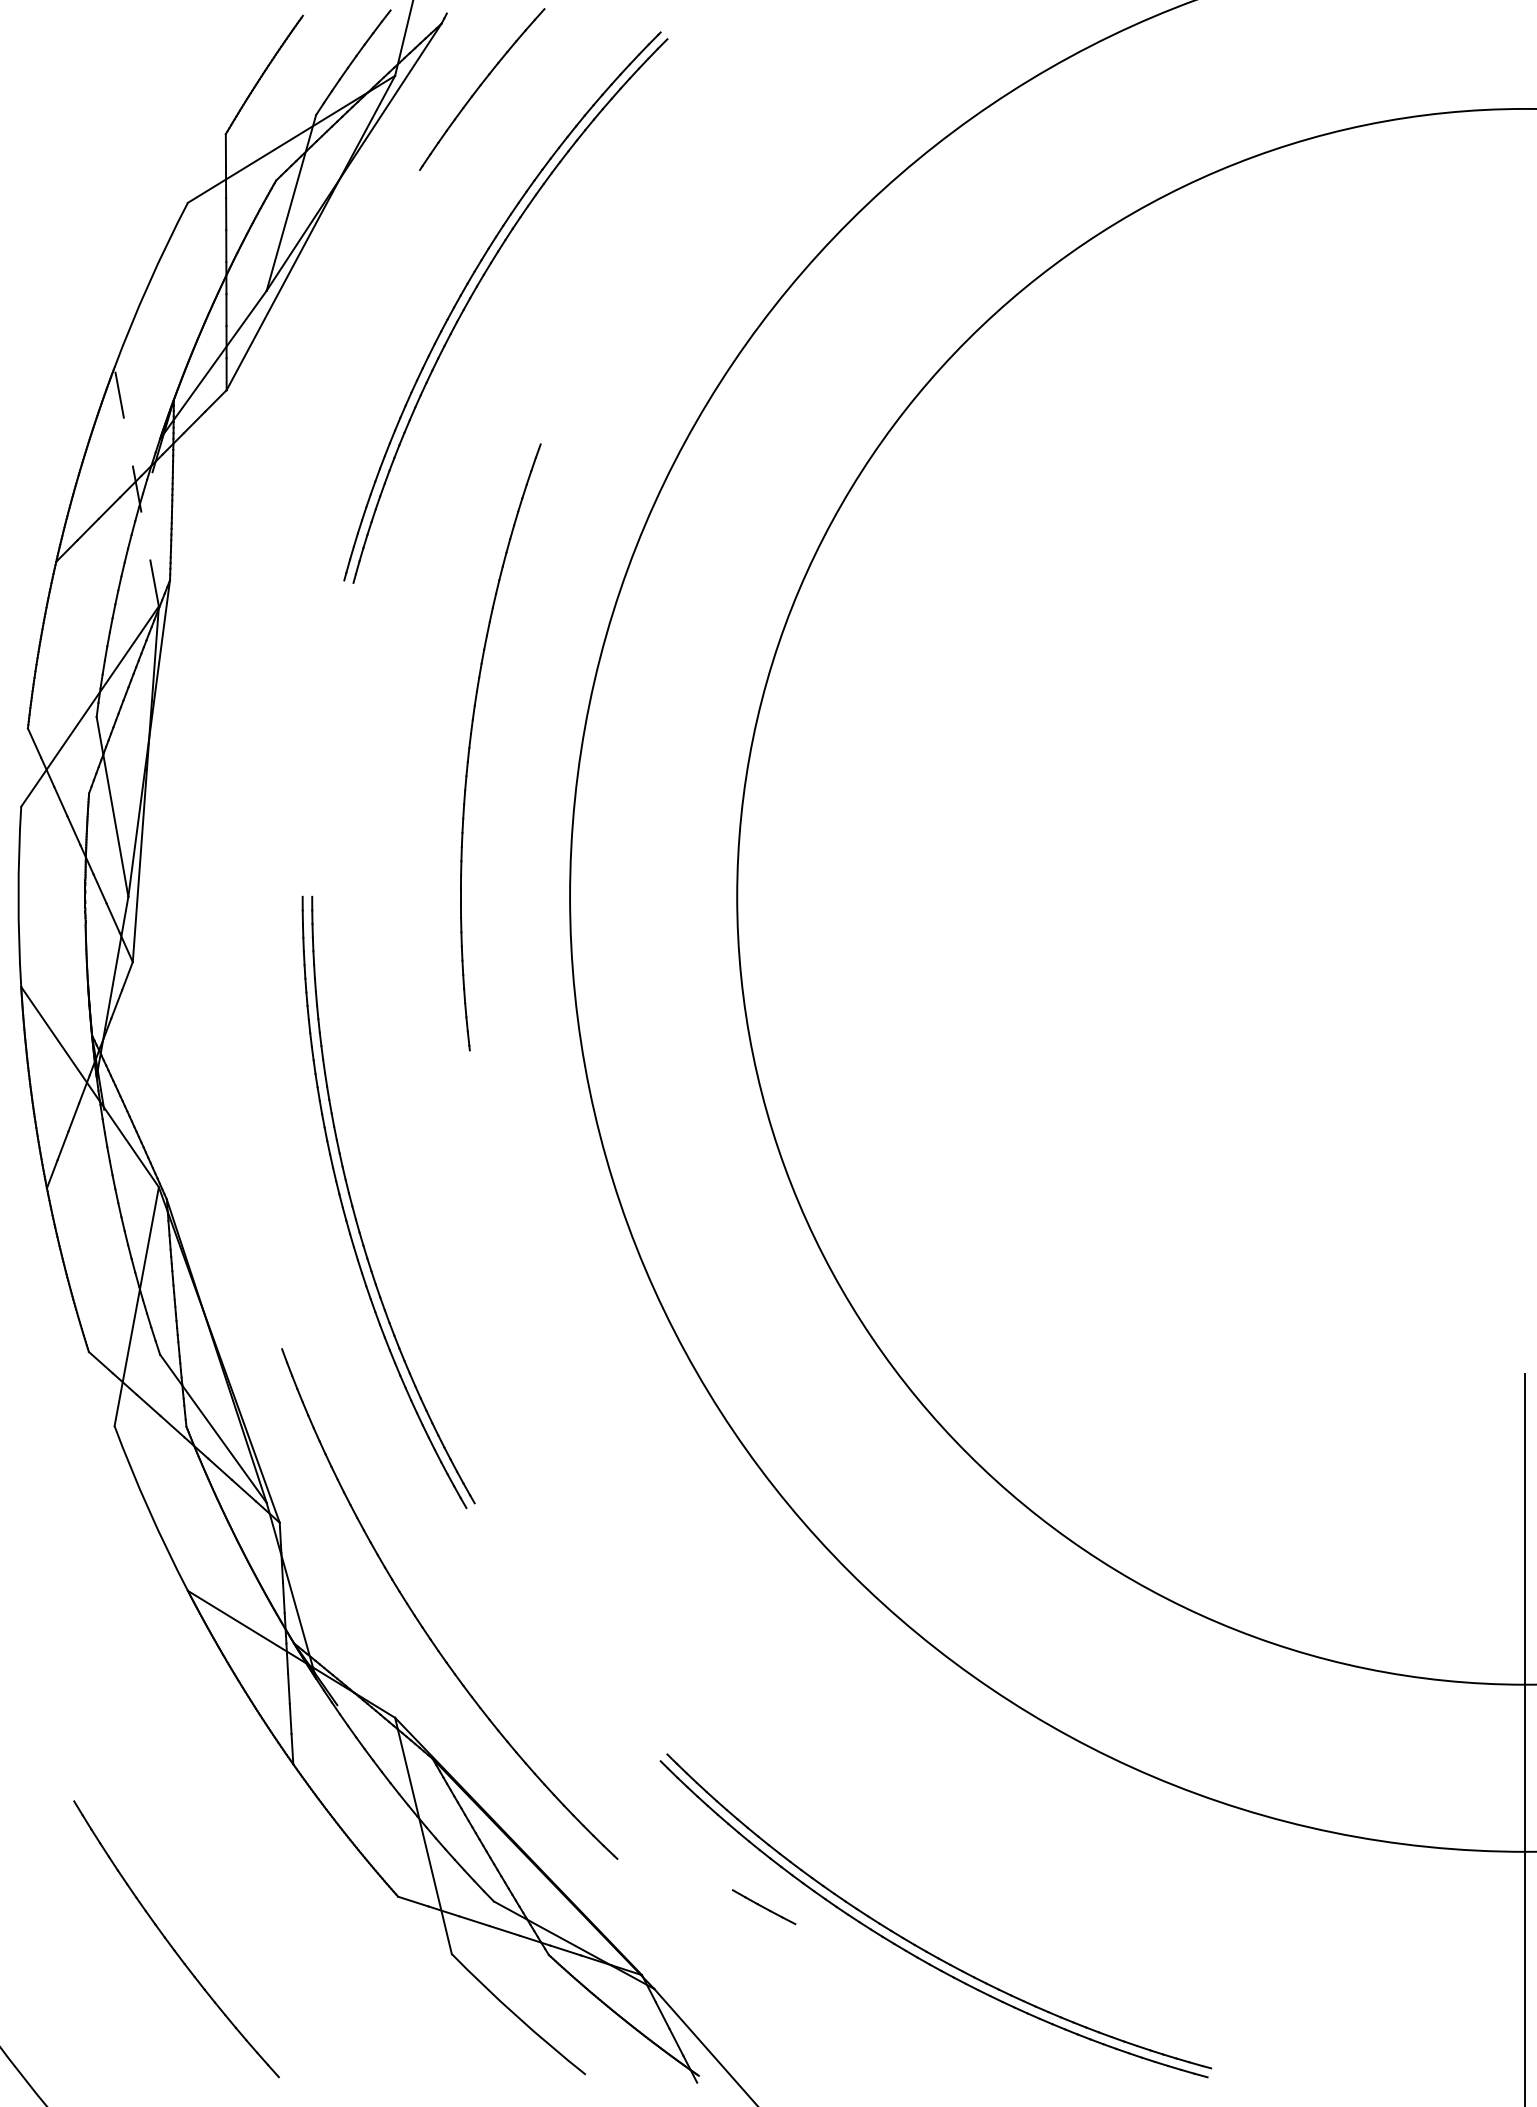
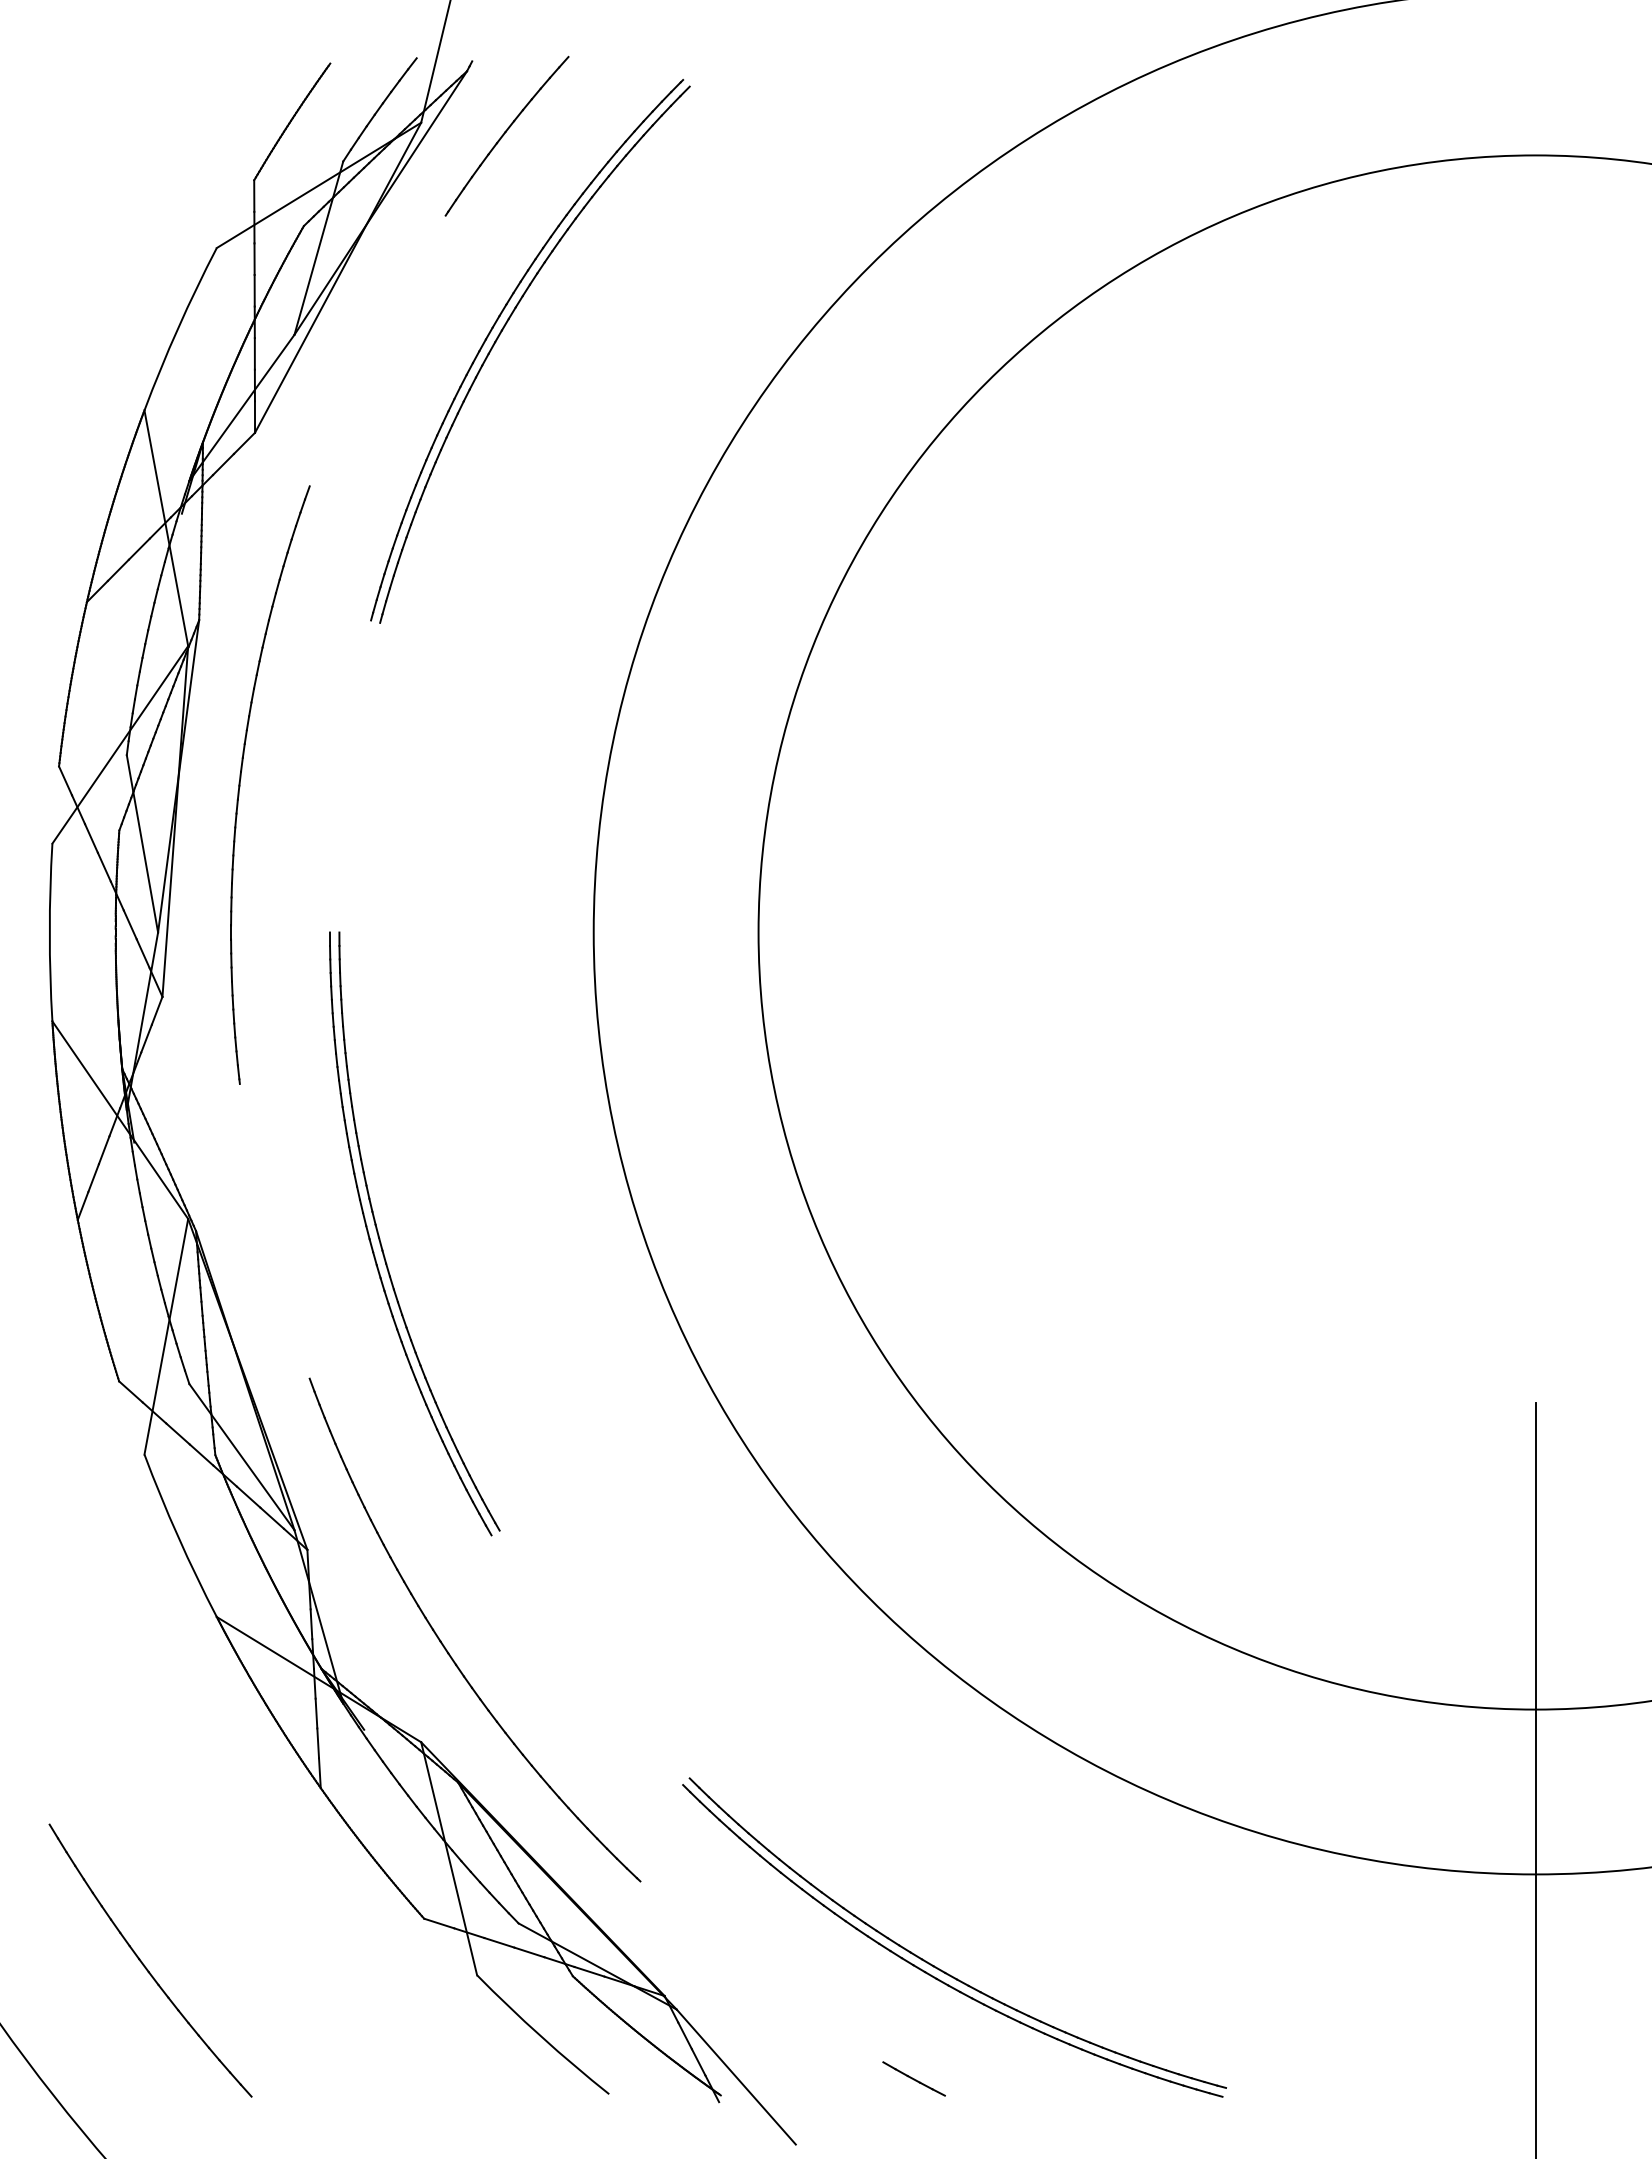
line: (136, 487) -> (166, 528), dashed -> solid
part: (471, 740) -> (241, 778), moved
line: (763, 1906) -> (913, 2078), moved
part: (171, 1944) -> (145, 1965), moved

